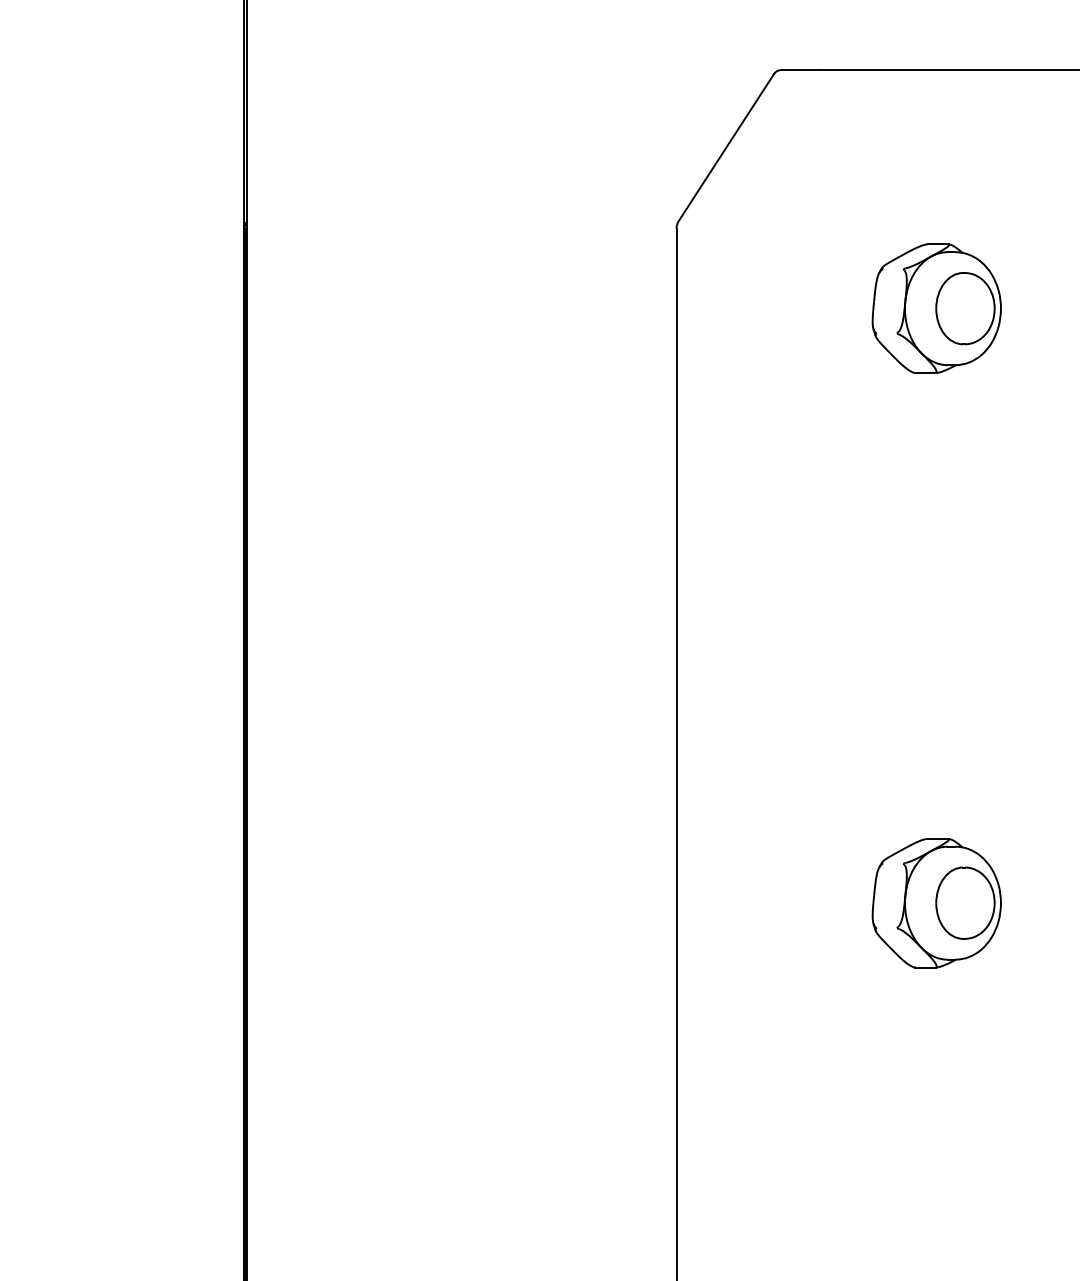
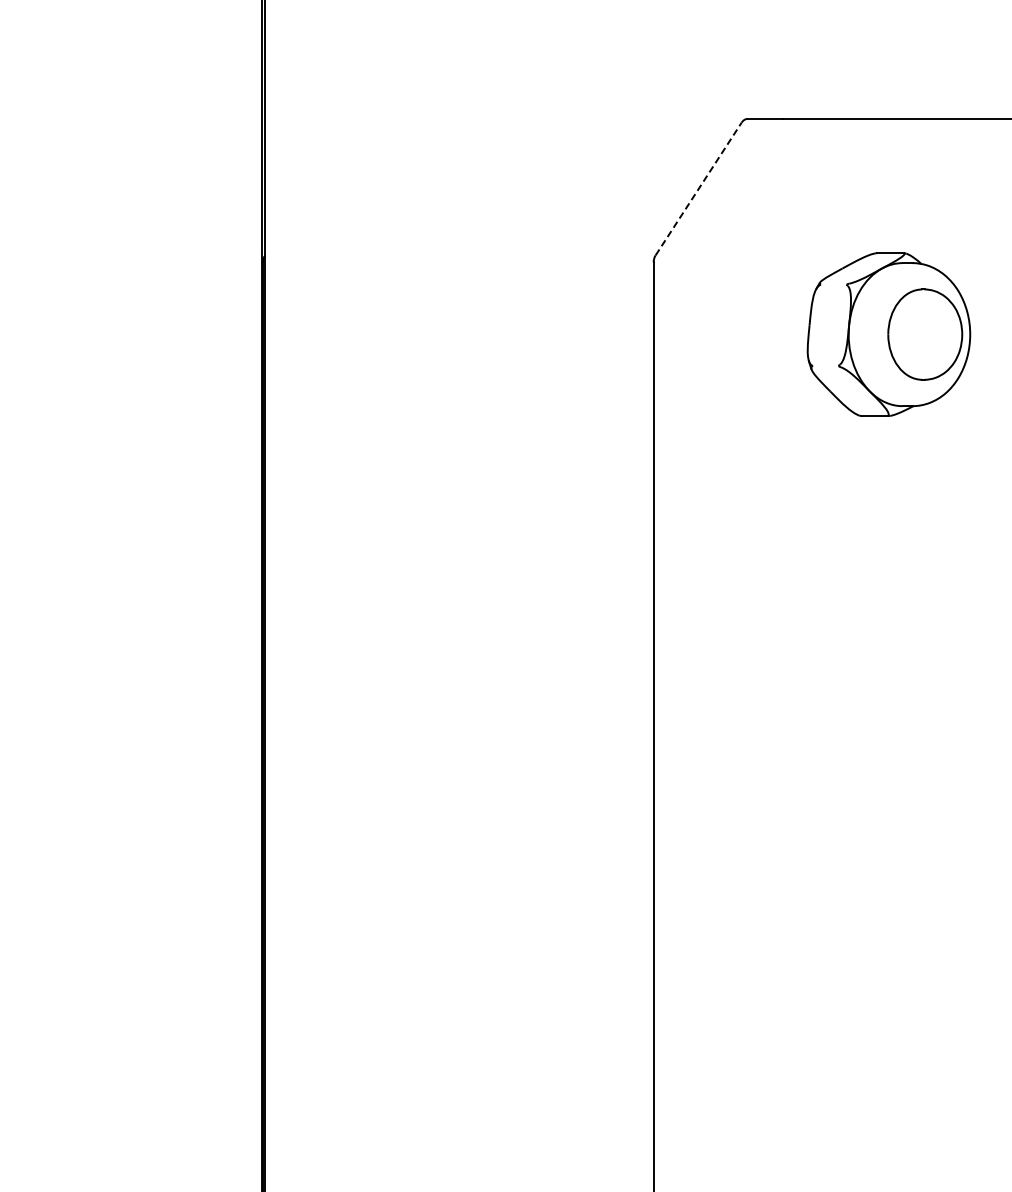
line: (726, 147) -> (698, 188), solid -> dashed
part: (937, 308) -> (889, 334), size x1.4
part: (937, 903) -> (889, 872), removed

